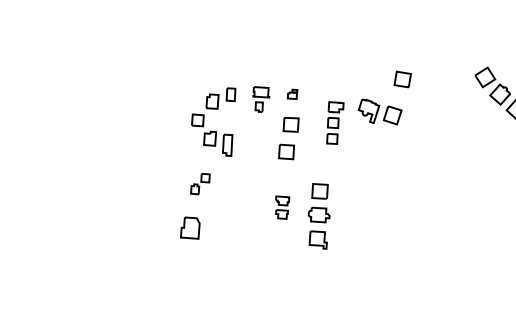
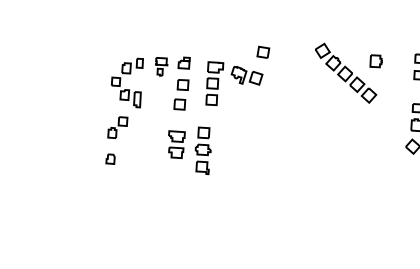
part: (291, 93) -> (183, 62), size x1.67
part: (334, 122) -> (214, 83), size x1.43
part: (199, 183) -> (117, 127), size x1.43
part: (281, 207) -> (176, 144), size x1.67
part: (190, 227) -> (110, 158), size x0.62

